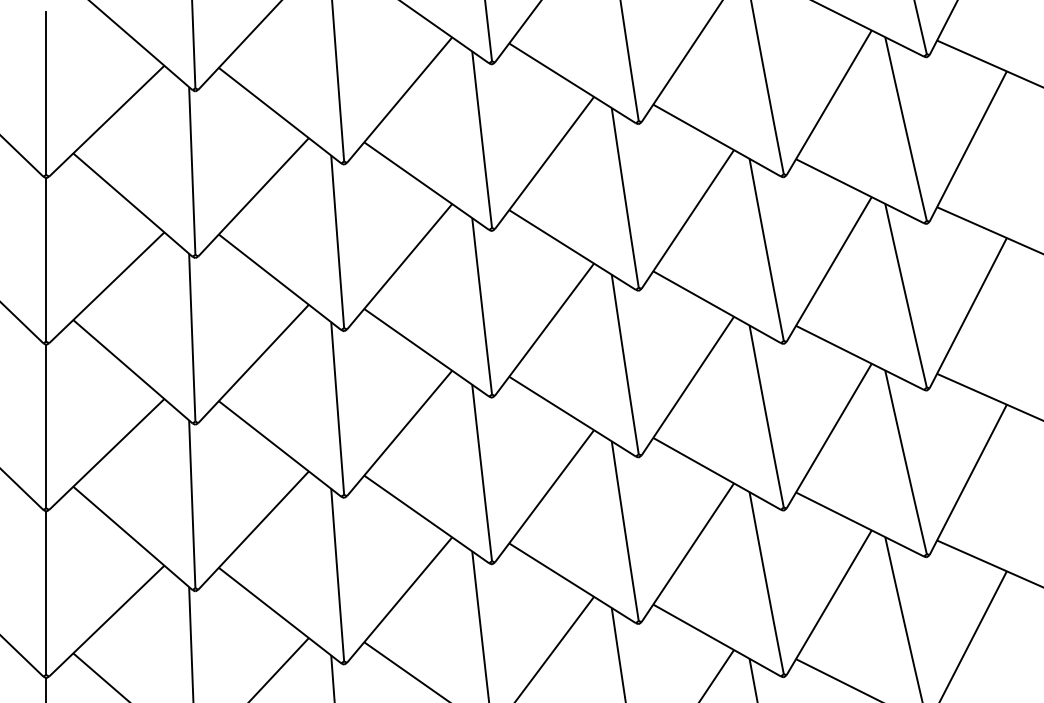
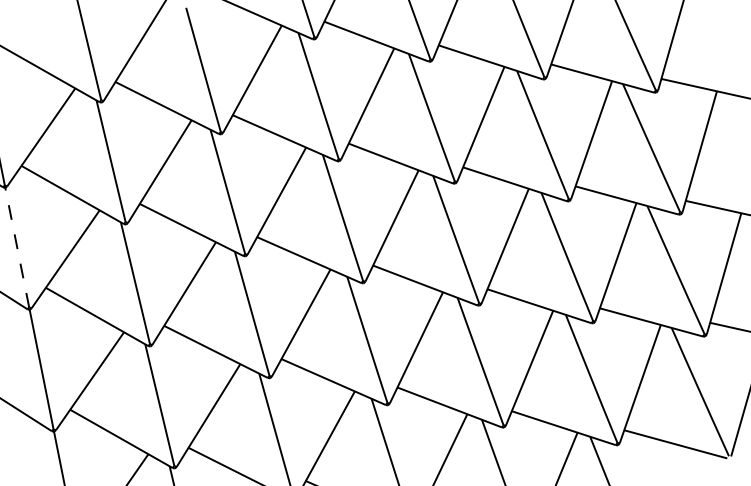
line: (46, 259) -> (17, 247), solid -> dashed

